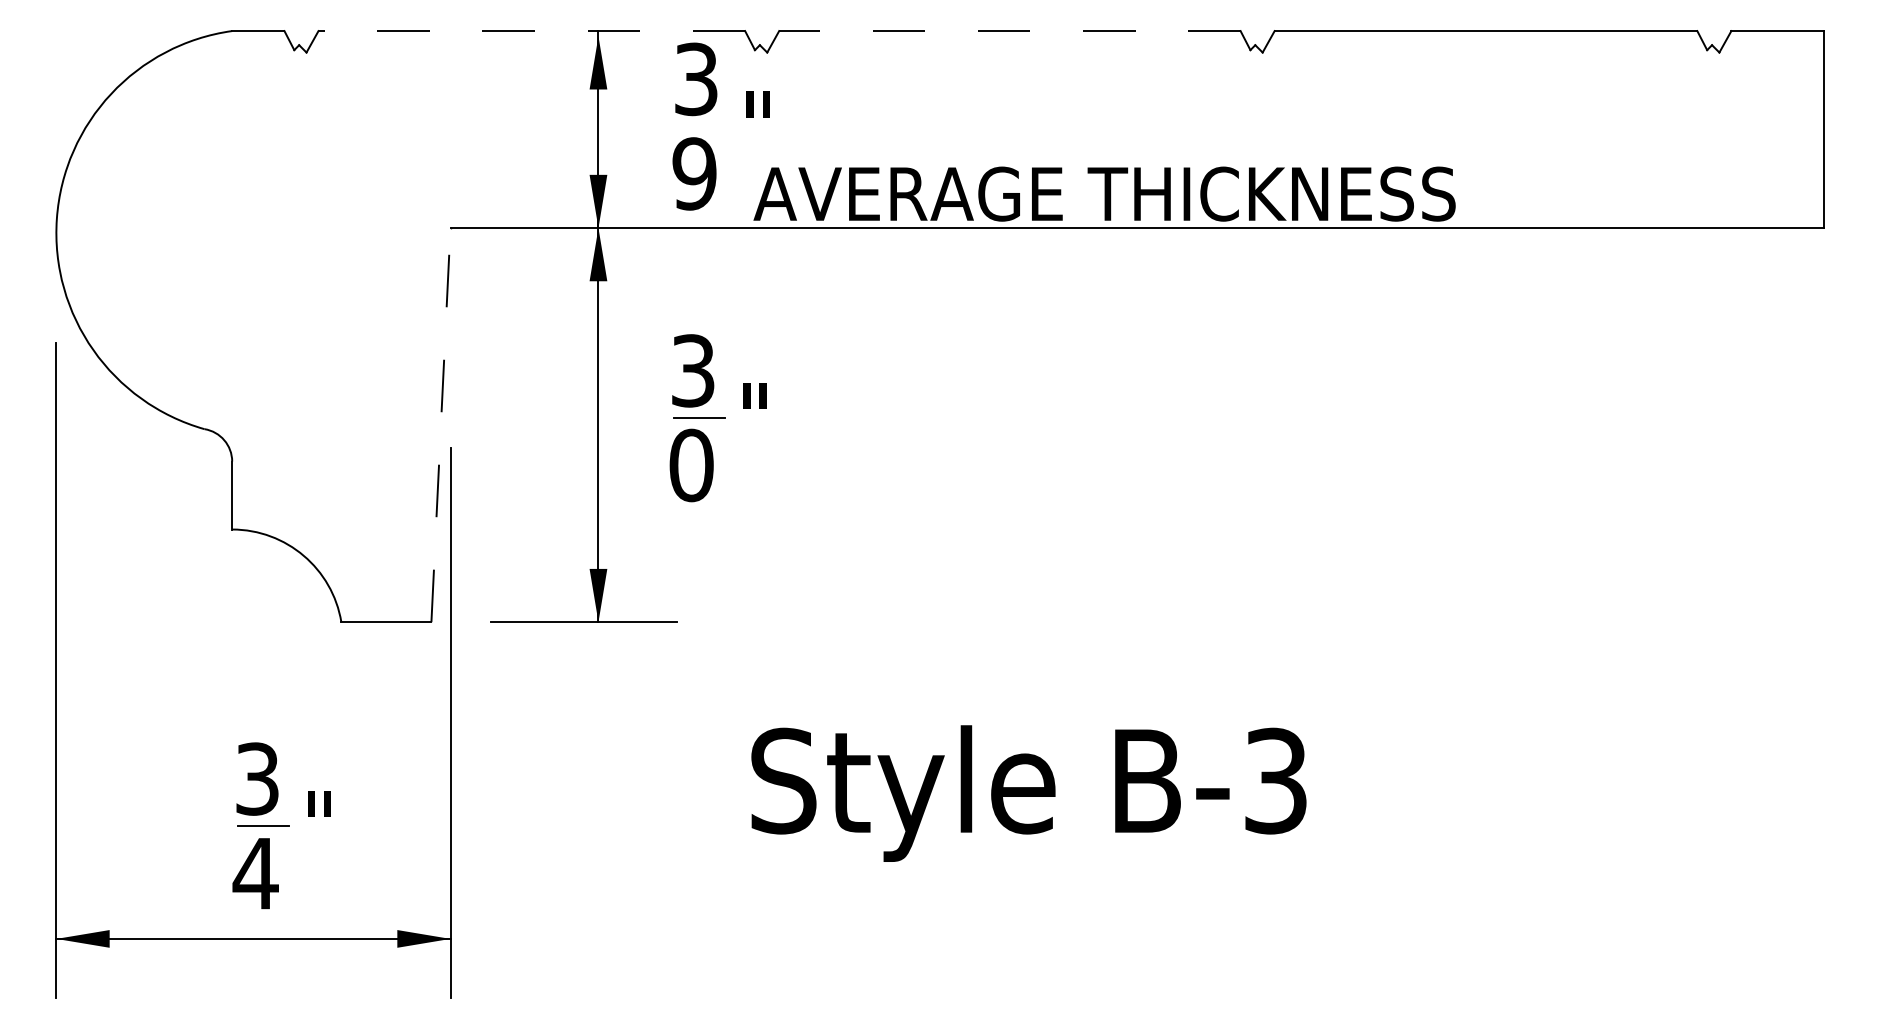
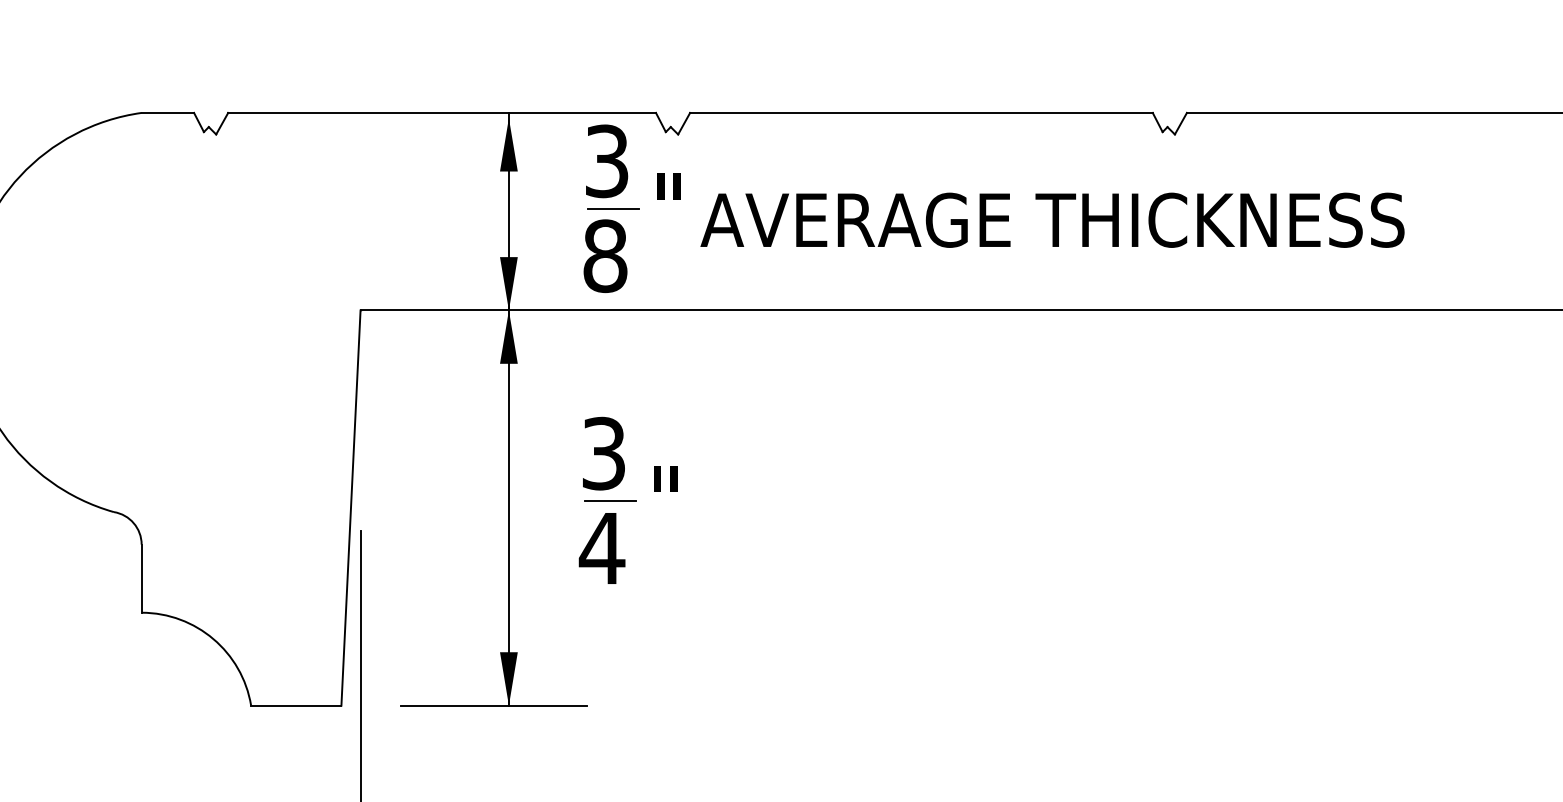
line: (531, 31) -> (441, 113), dashed -> solid
line: (1009, 31) -> (921, 113), dashed -> solid
line: (702, 126) -> (613, 208), added
text: (694, 173) -> (605, 255), 9 -> 8
text: (1104, 193) -> (1052, 219), moved
line: (440, 424) -> (350, 507), dashed -> solid
text: (691, 465) -> (602, 548), 0 -> 4

